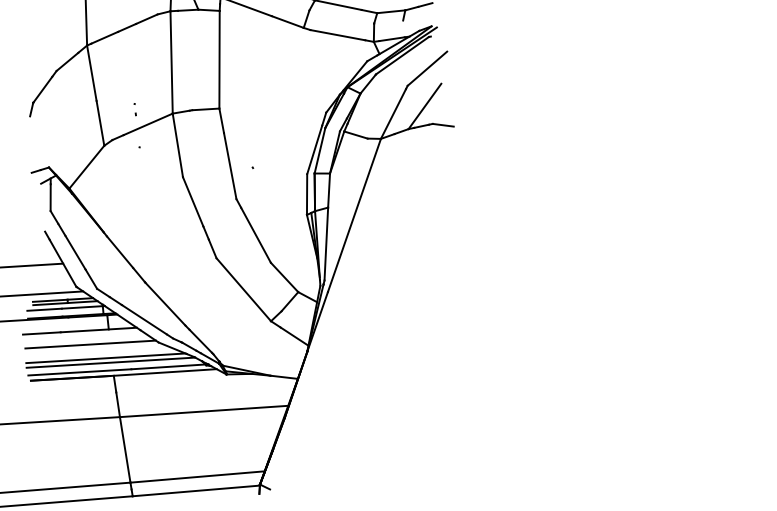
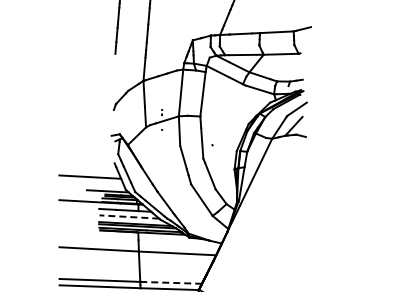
line: (90, 345) -> (129, 217), solid -> dashed
line: (198, 476) -> (171, 282), solid -> dashed

